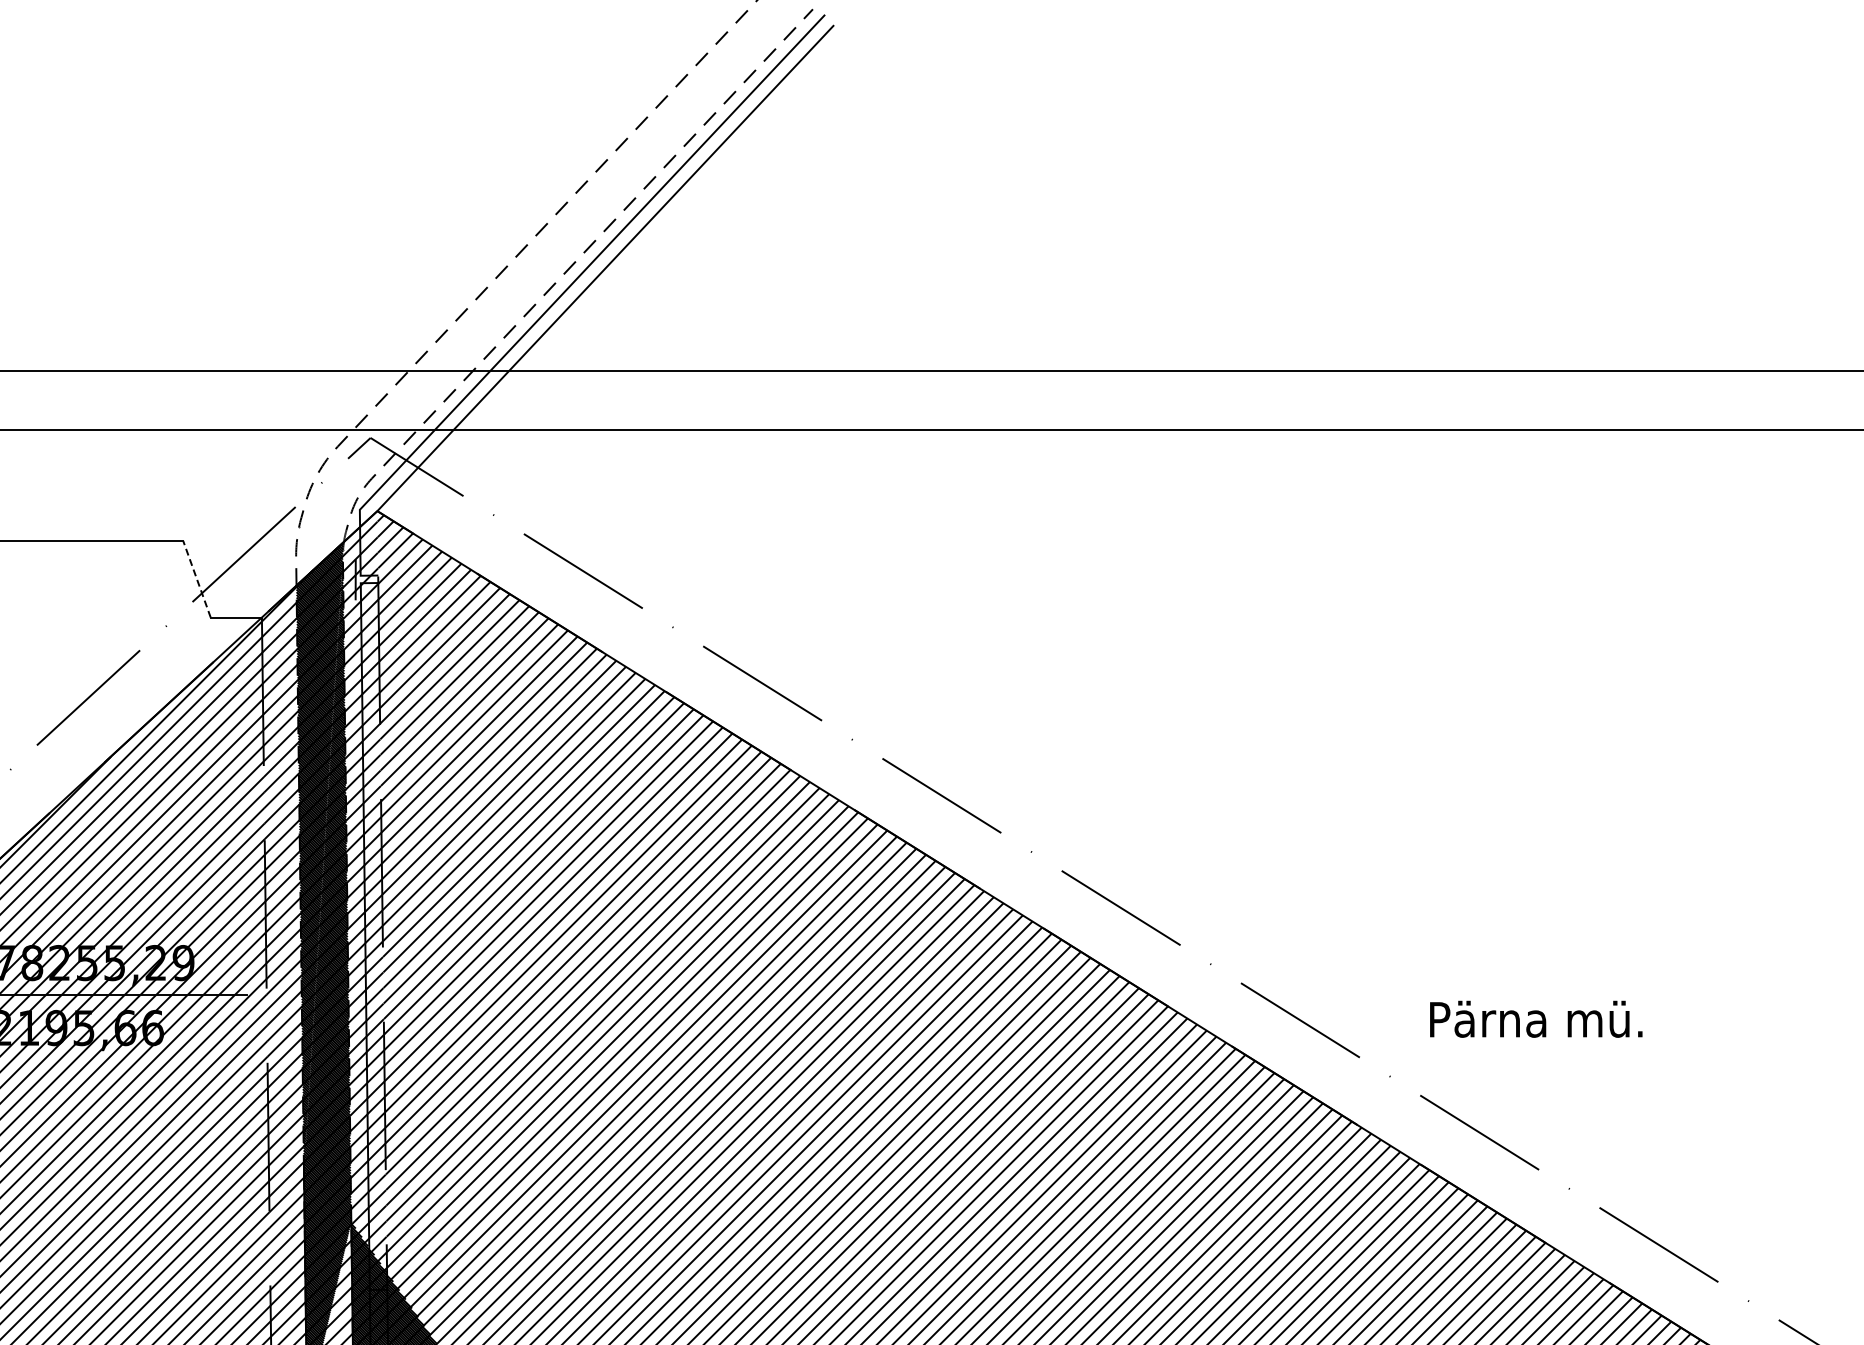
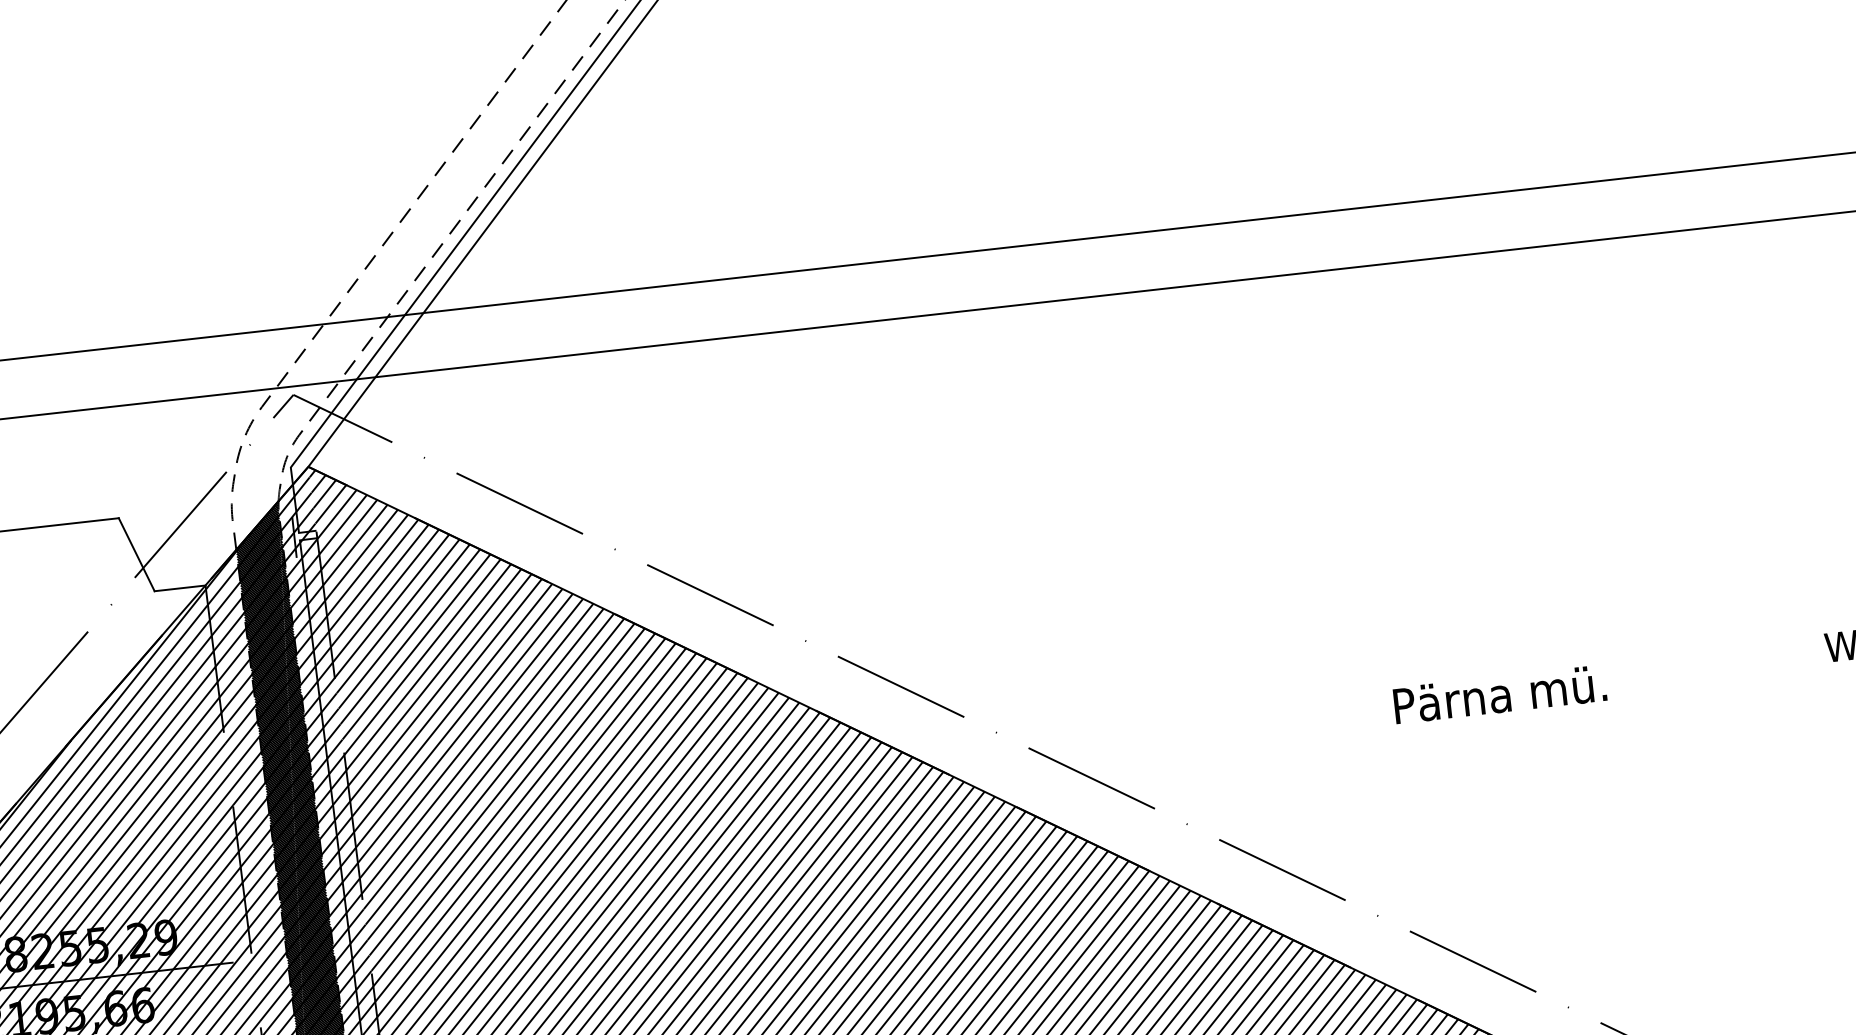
line: (197, 579) -> (137, 554), dashed -> solid
text: (1536, 1018) -> (1500, 693), moved

